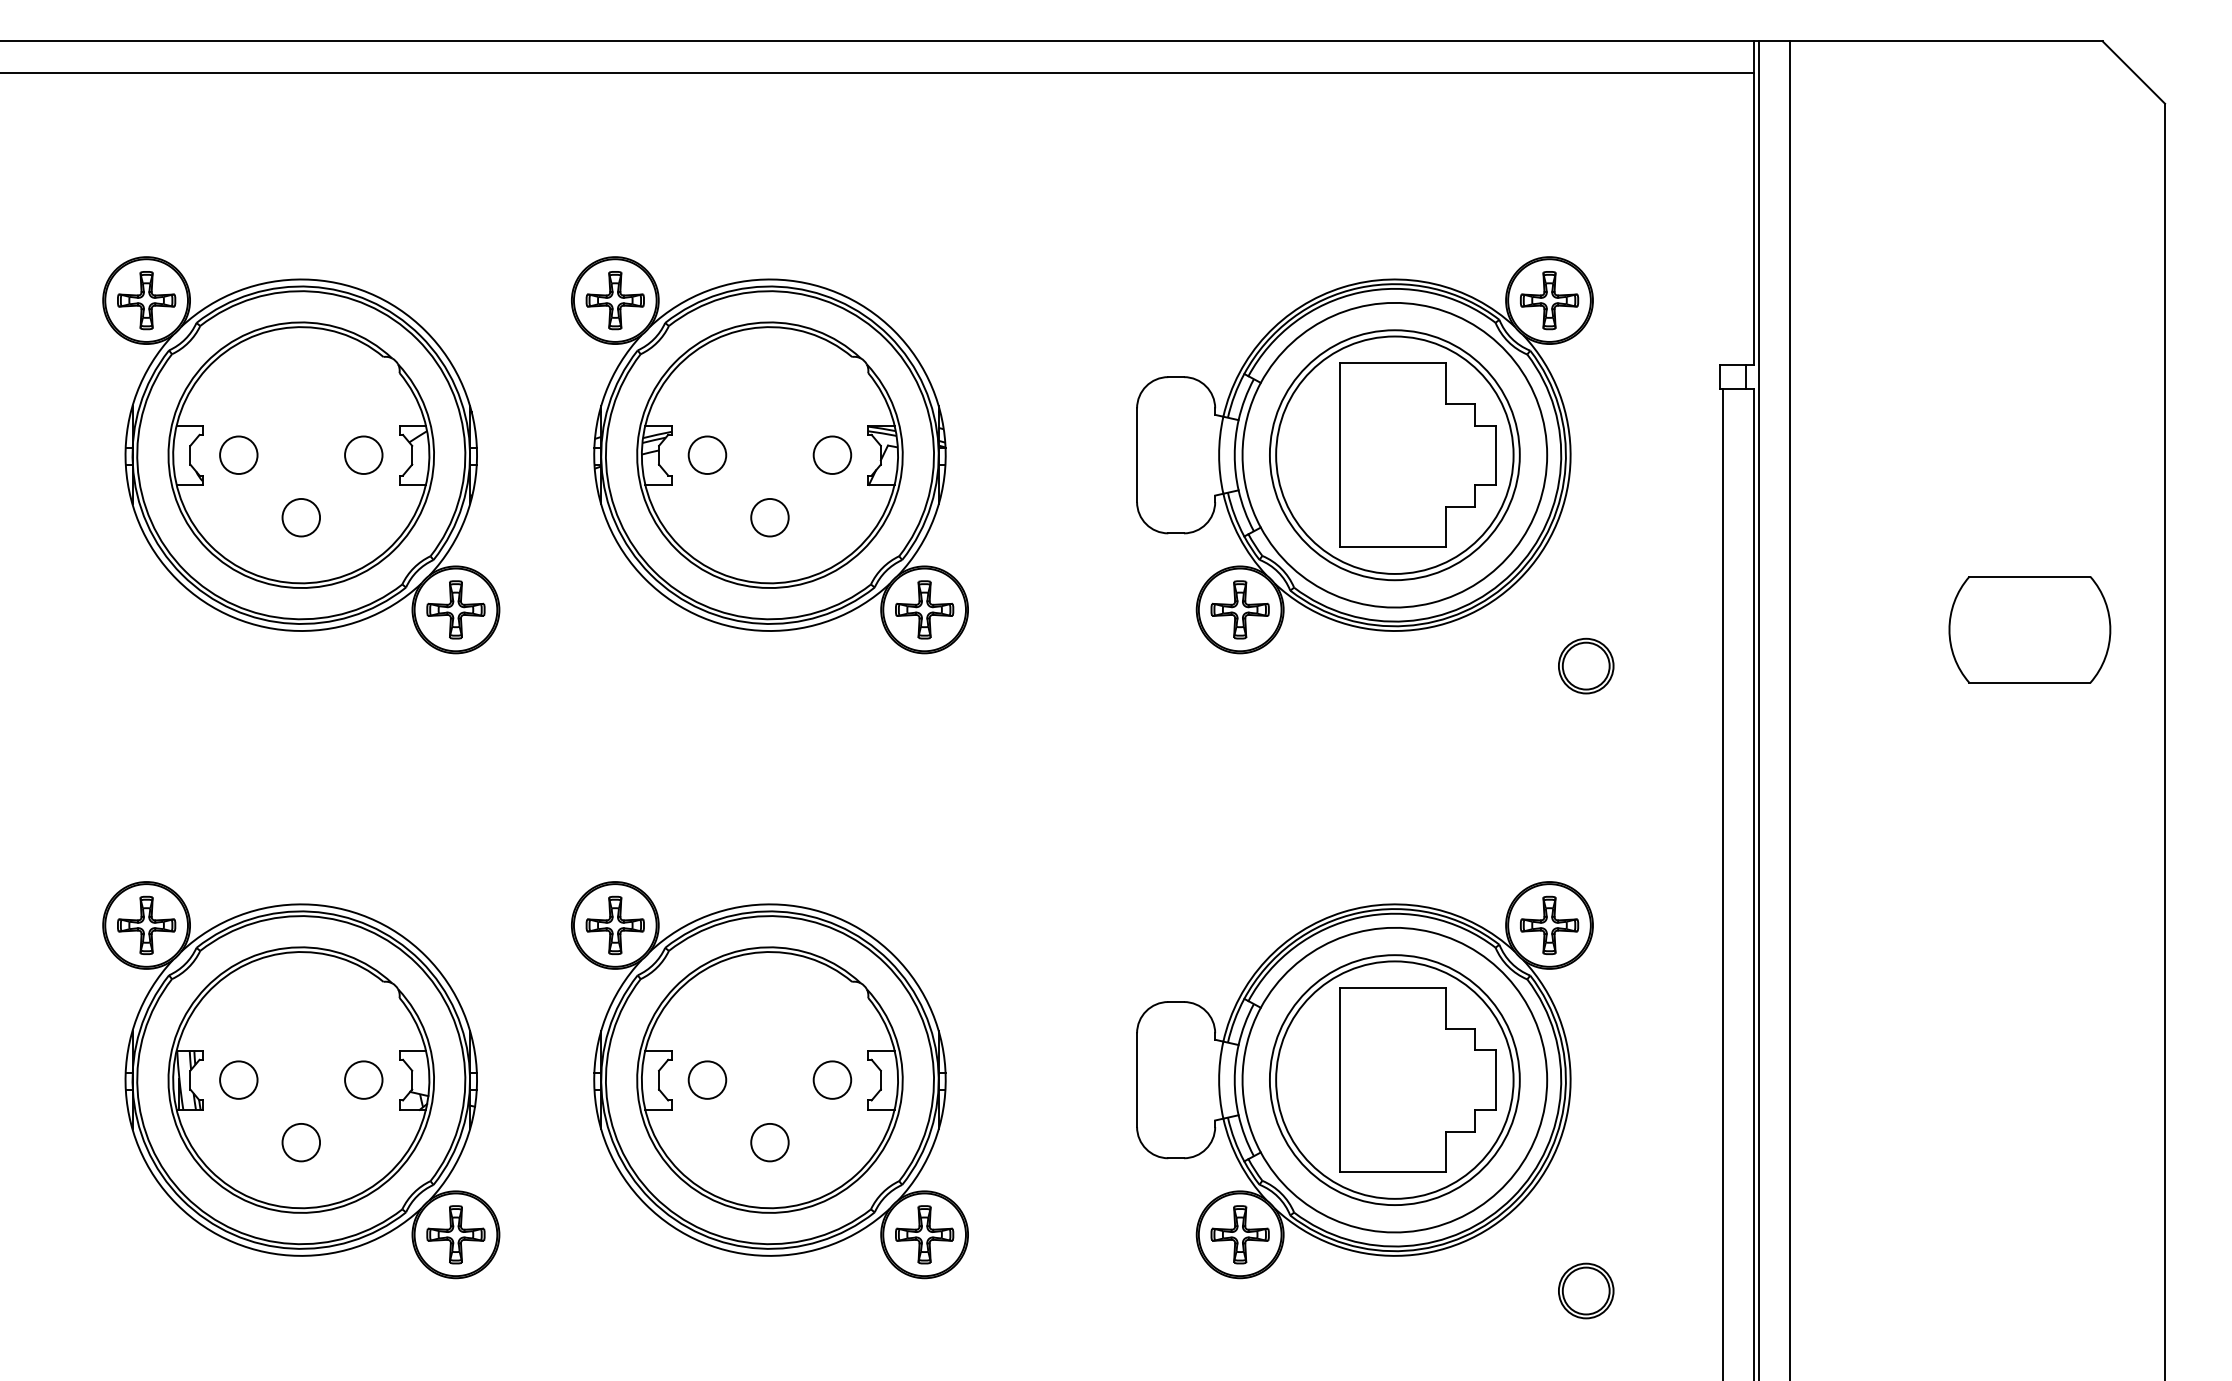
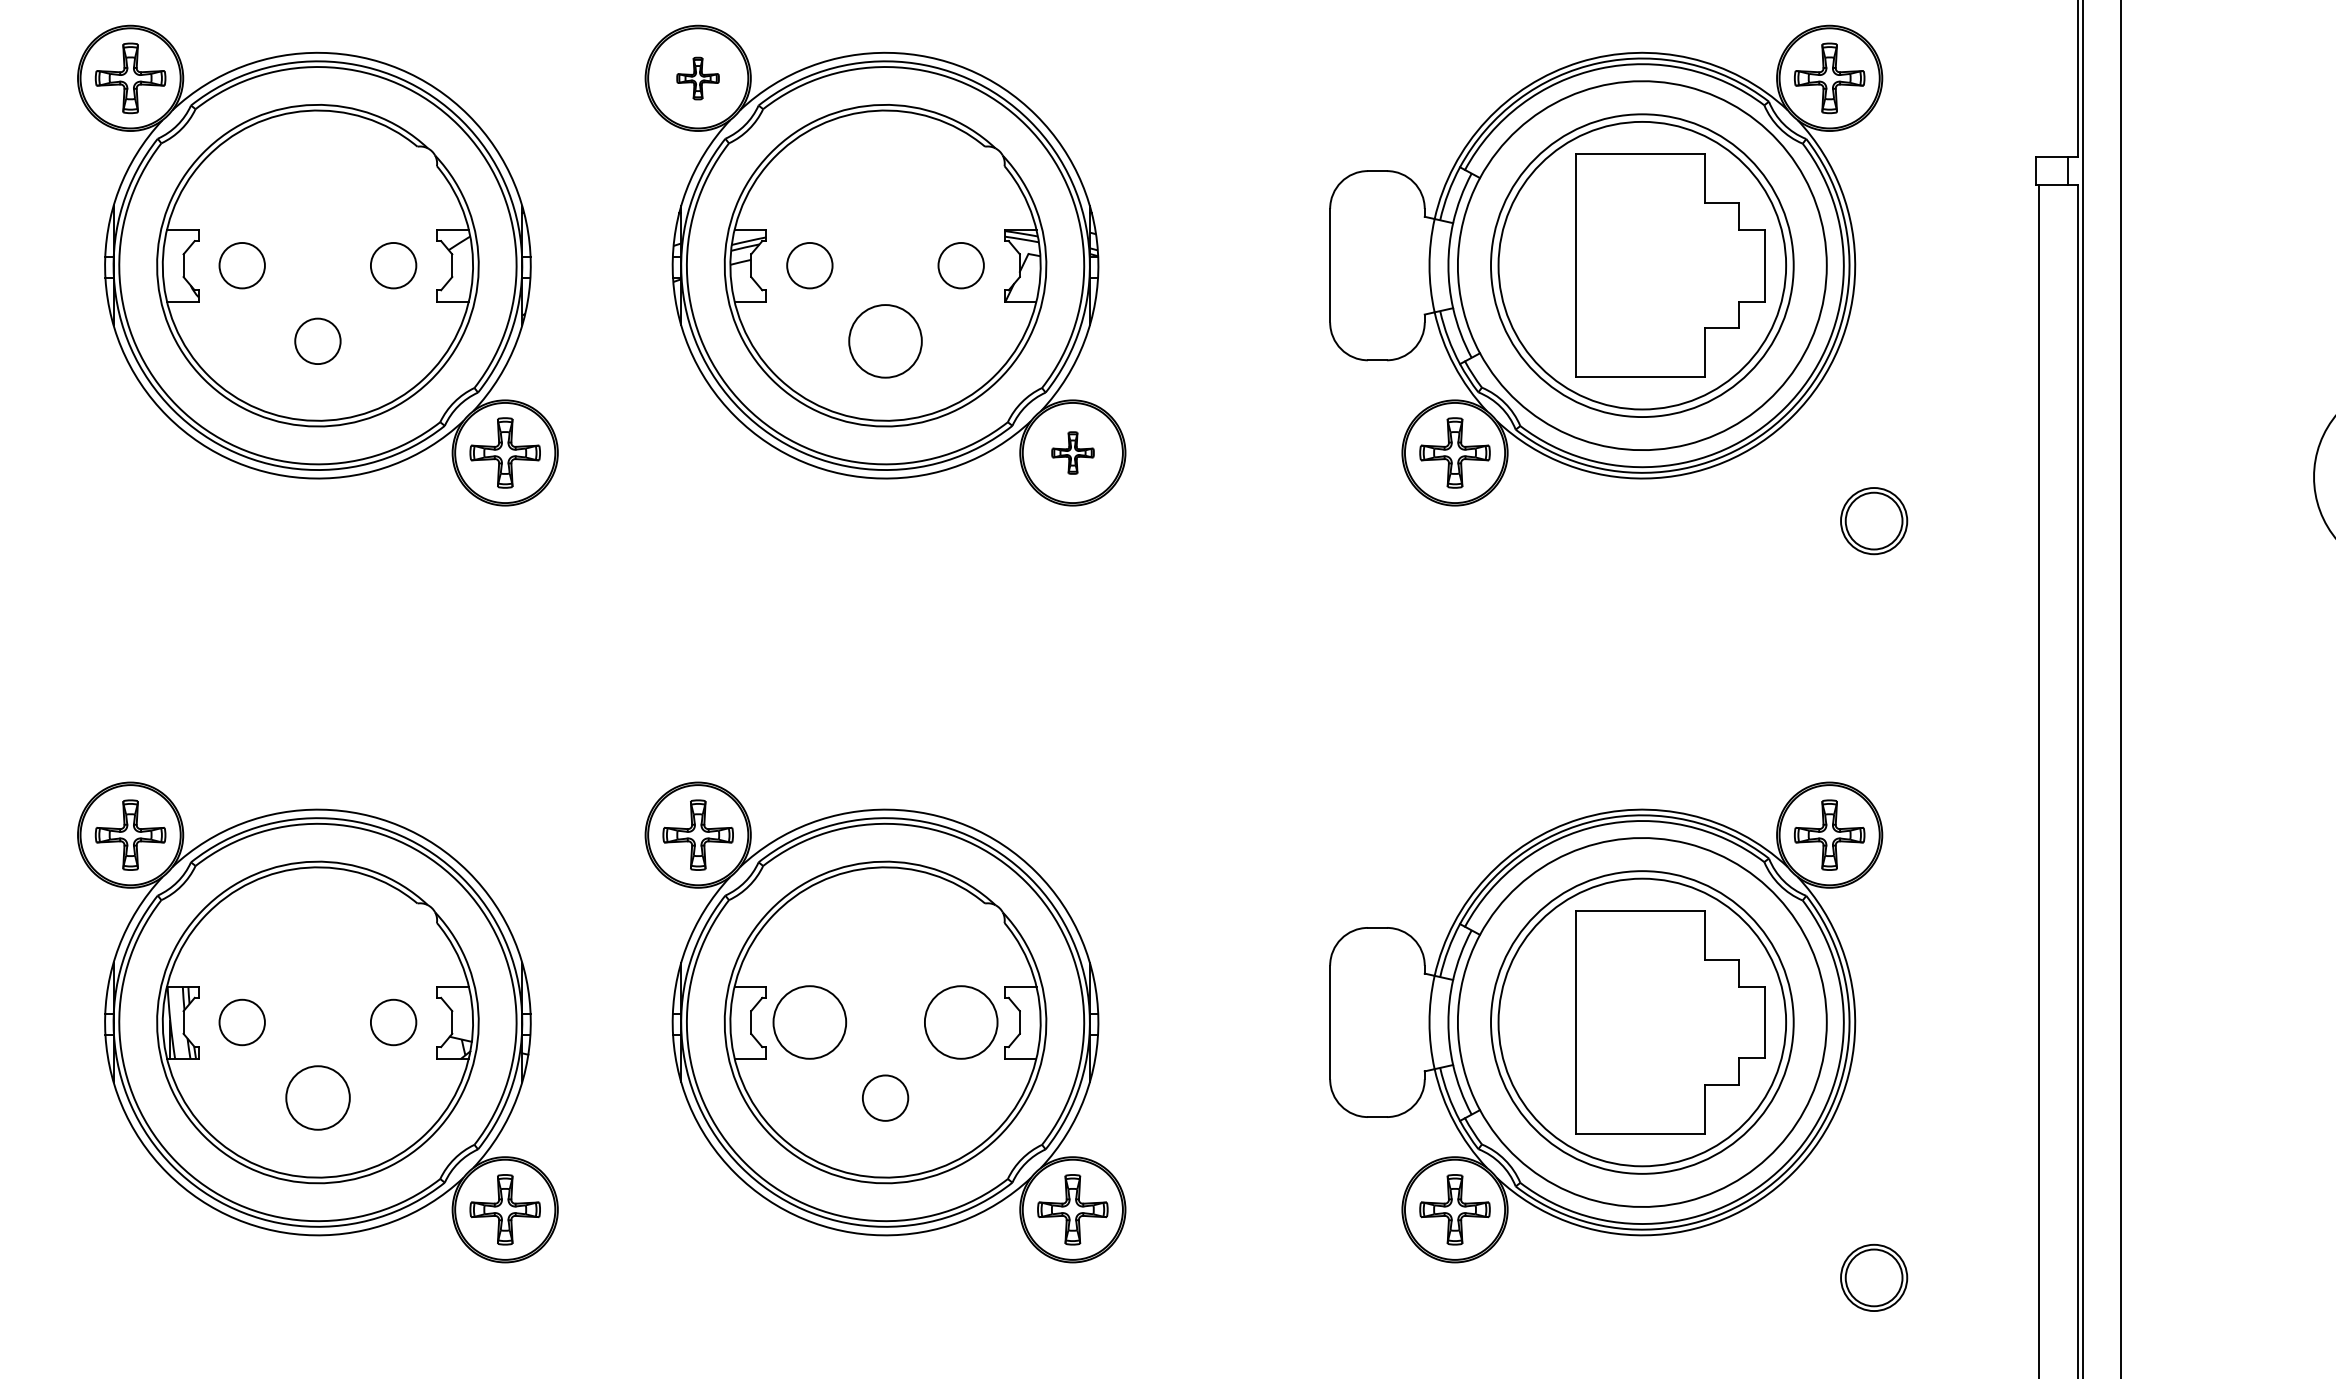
part: (614, 300) -> (697, 78), size x0.6
circle: (769, 517) -> (884, 341), size x1.6
part: (924, 609) -> (1072, 452), size x0.6
circle: (707, 1079) -> (809, 1021), size x1.6
circle: (832, 1079) -> (961, 1021), size x1.6
circle: (300, 1142) -> (316, 1098), size x1.4

